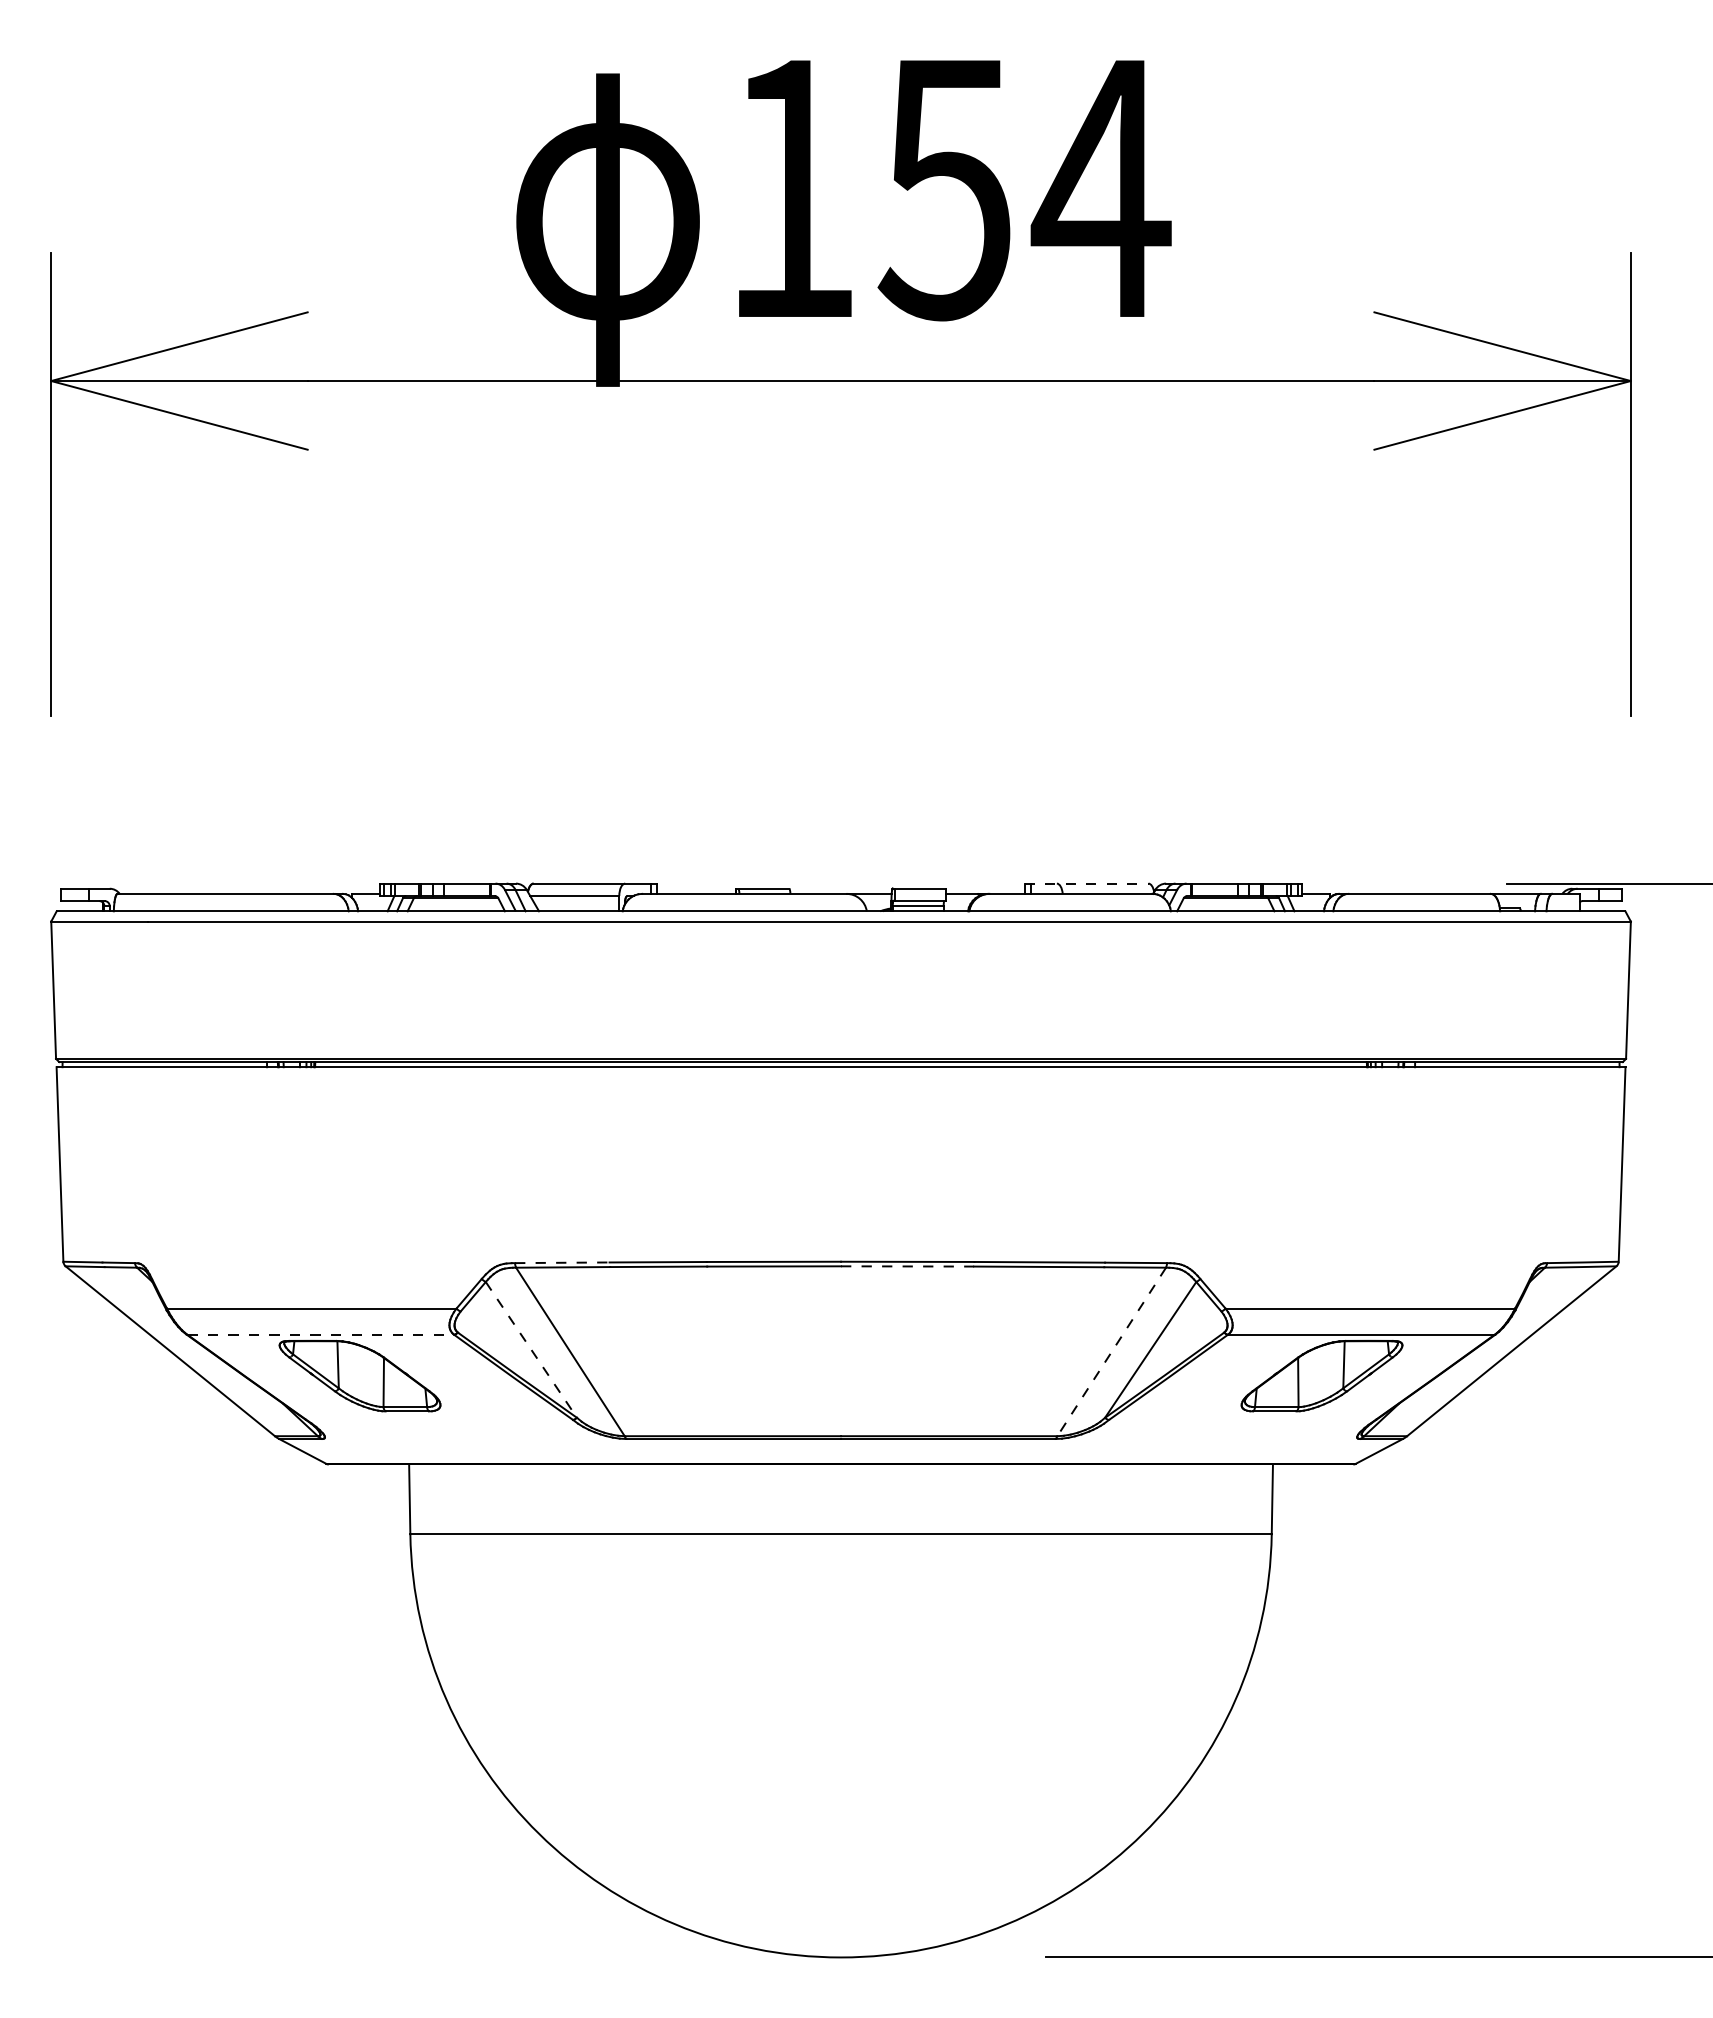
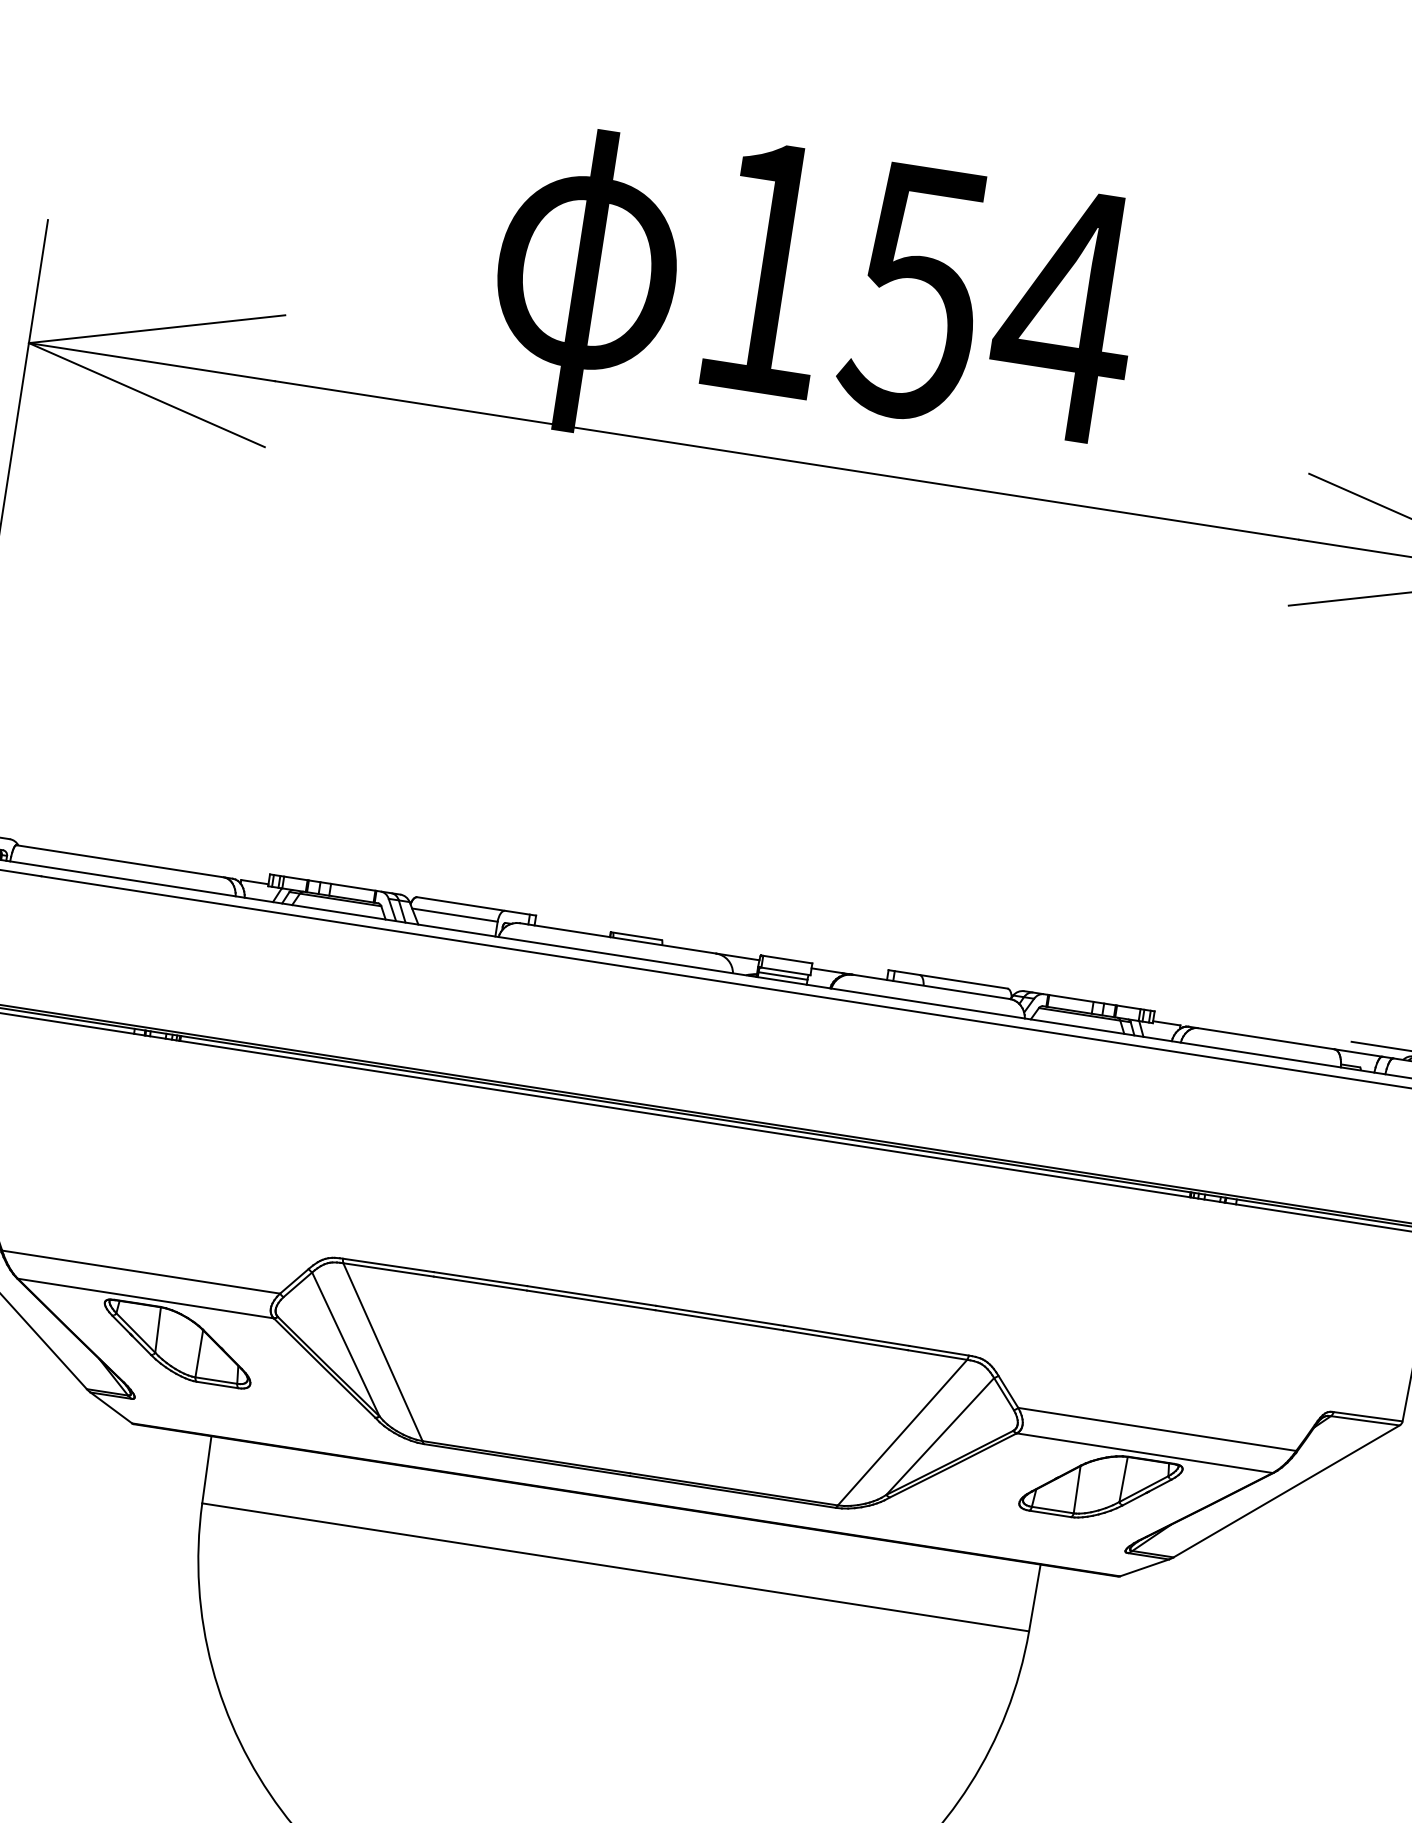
line: (1086, 883) -> (947, 979), dashed -> solid
line: (562, 1262) -> (388, 1265), dashed -> solid
line: (907, 1266) -> (719, 1320), dashed -> solid
line: (321, 1334) -> (146, 1298), dashed -> solid
line: (531, 1349) -> (345, 1344), dashed -> solid
line: (1111, 1352) -> (902, 1433), dashed -> solid

